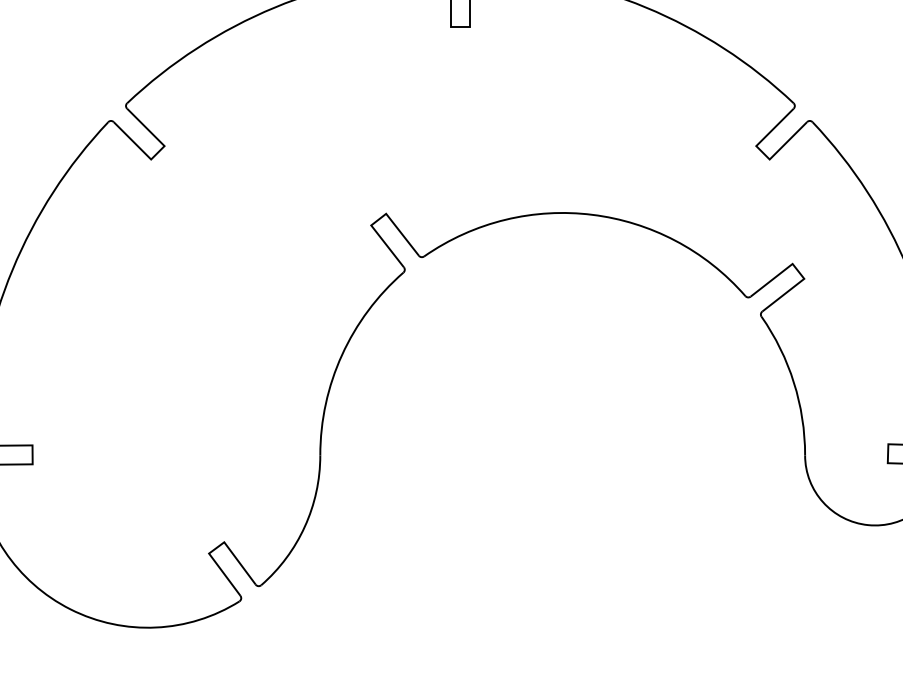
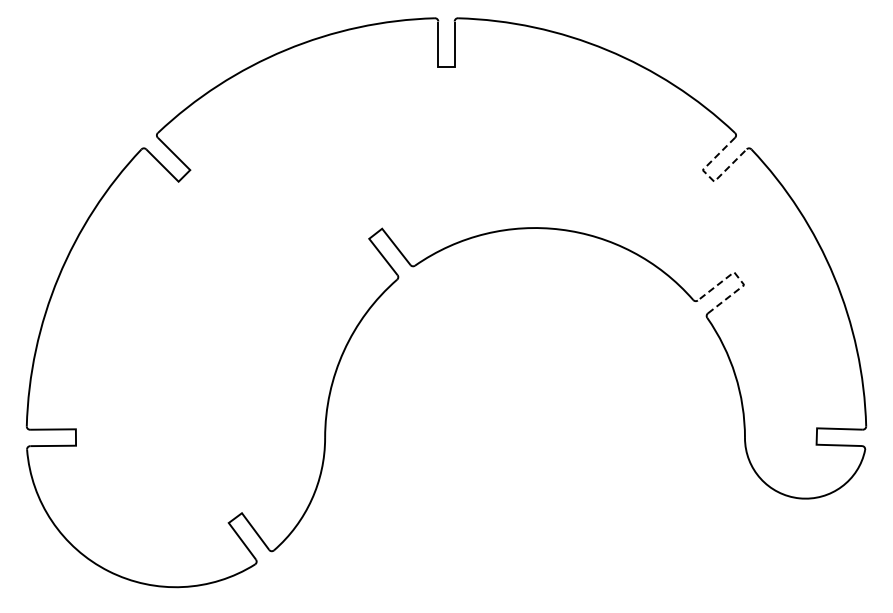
line: (762, 153) -> (708, 176), solid -> dashed
line: (797, 271) -> (738, 278), solid -> dashed

